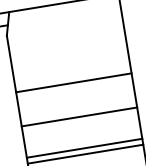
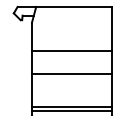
line: (73, 82) -> (71, 50), moved
line: (78, 117) -> (71, 74), moved

